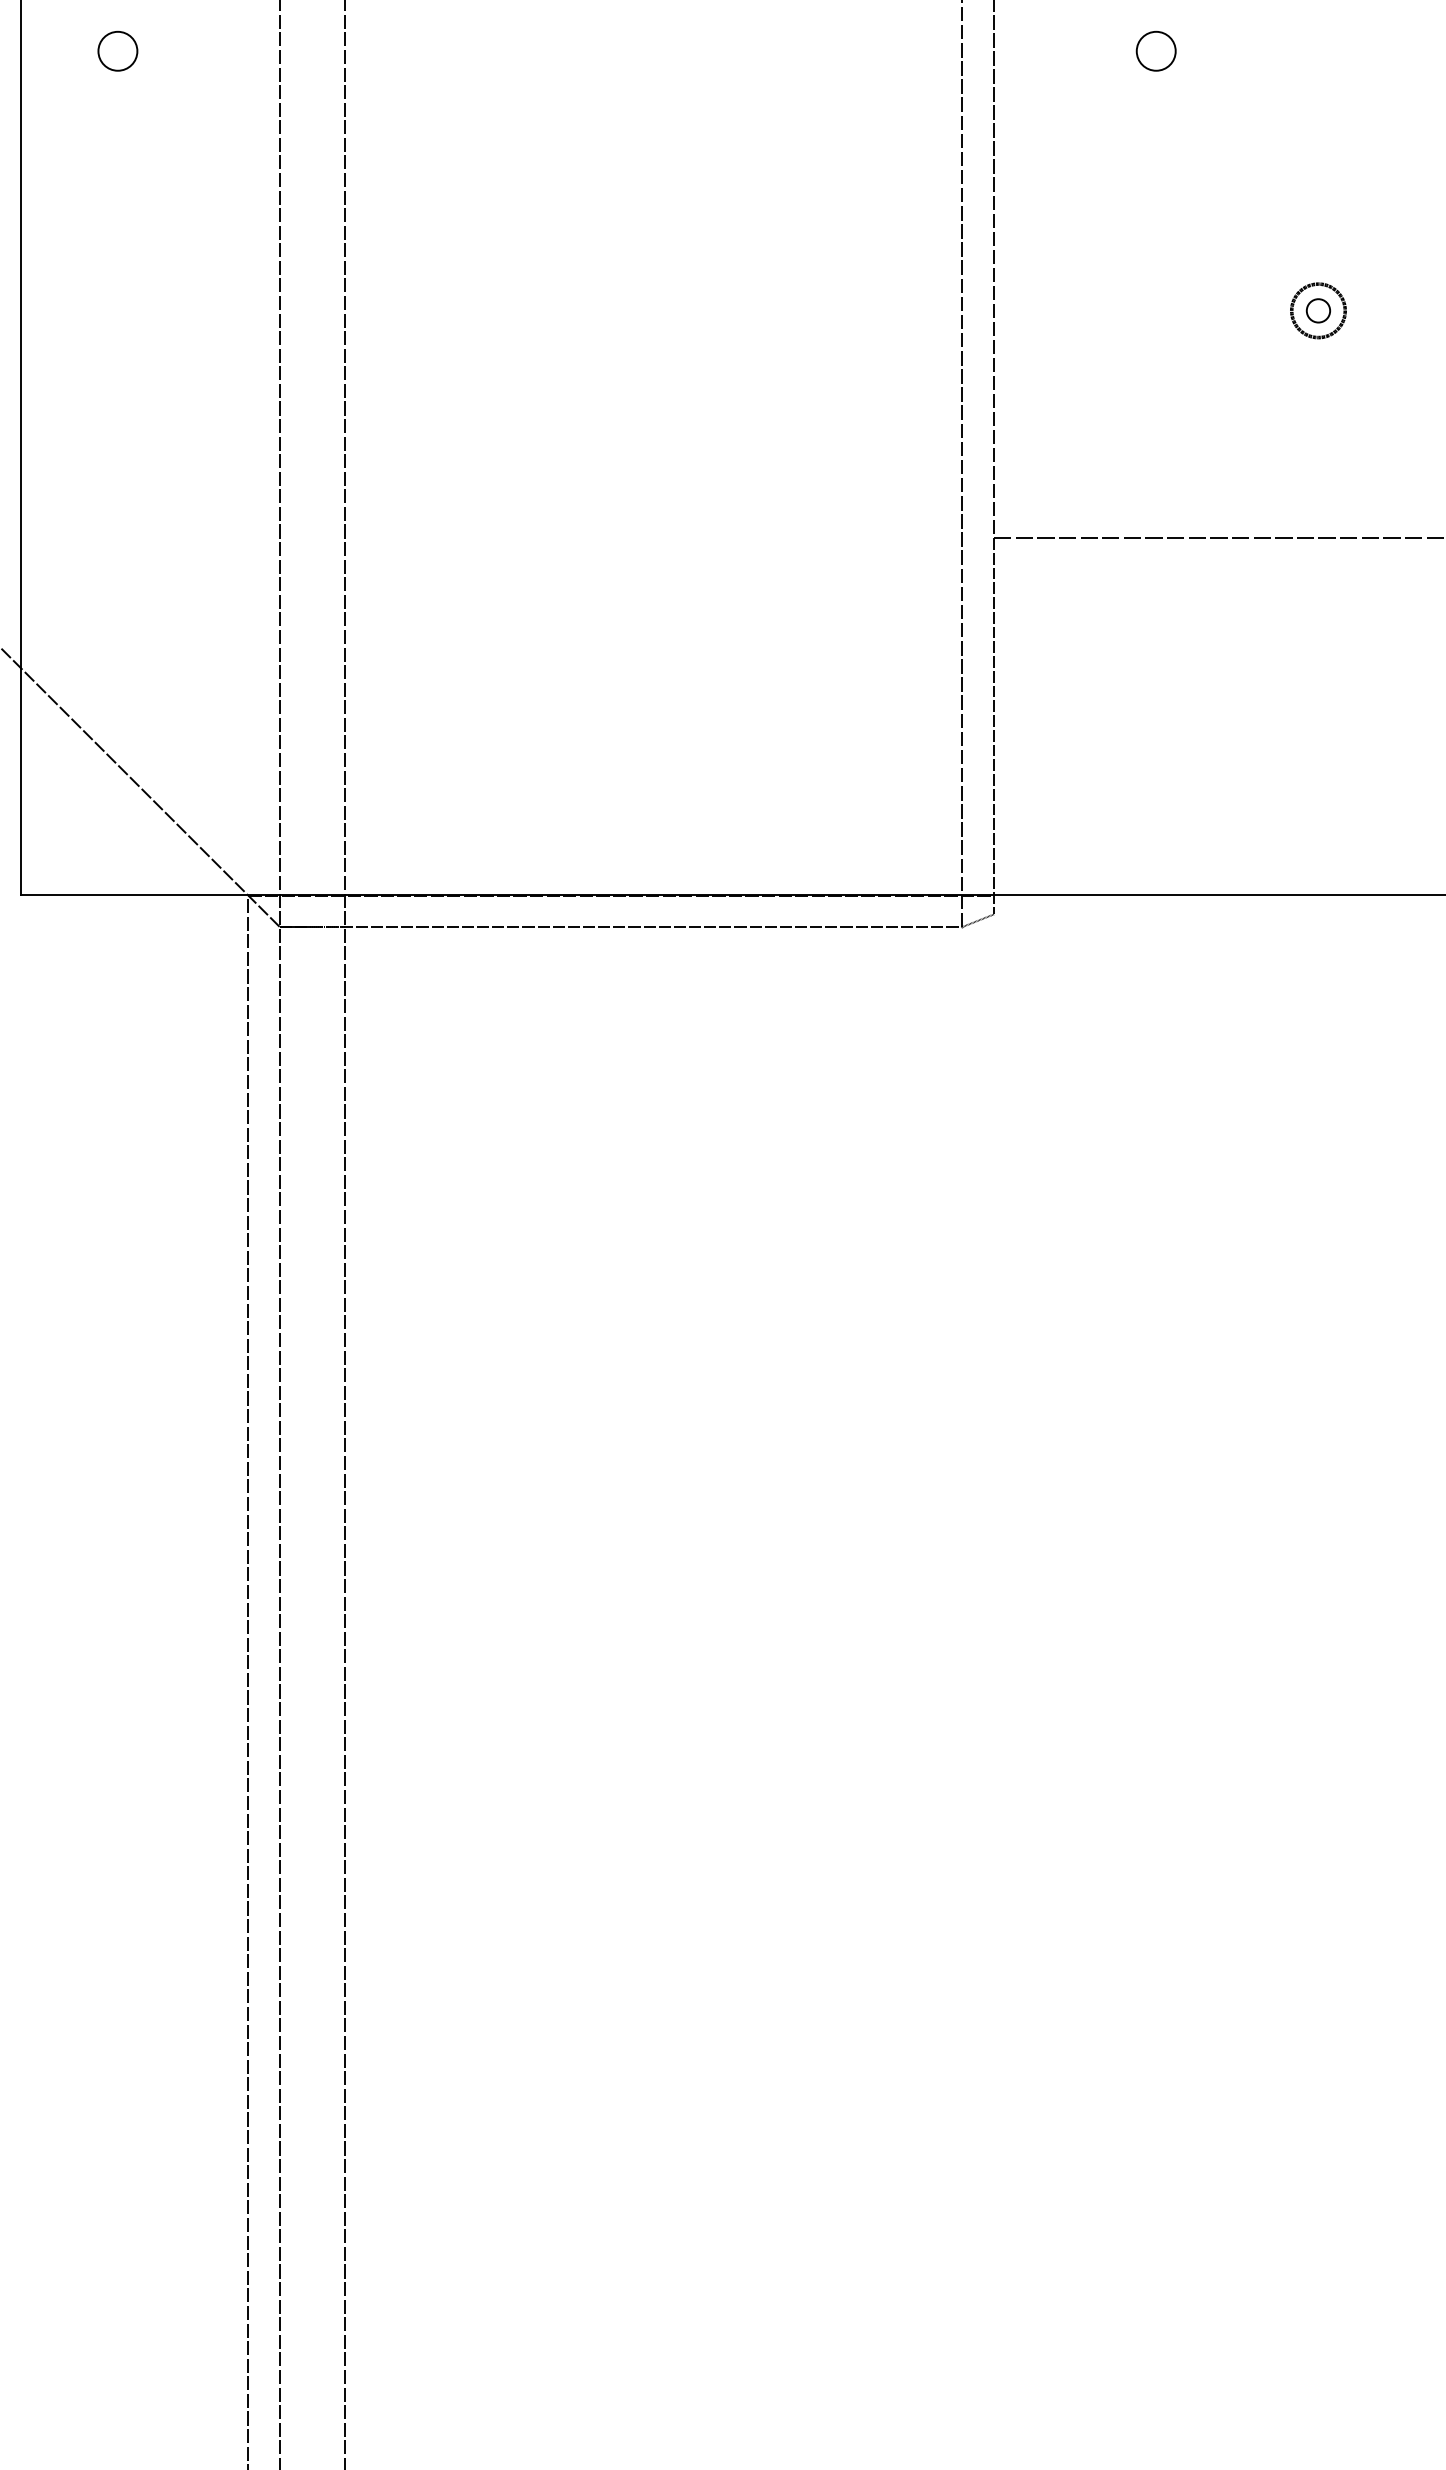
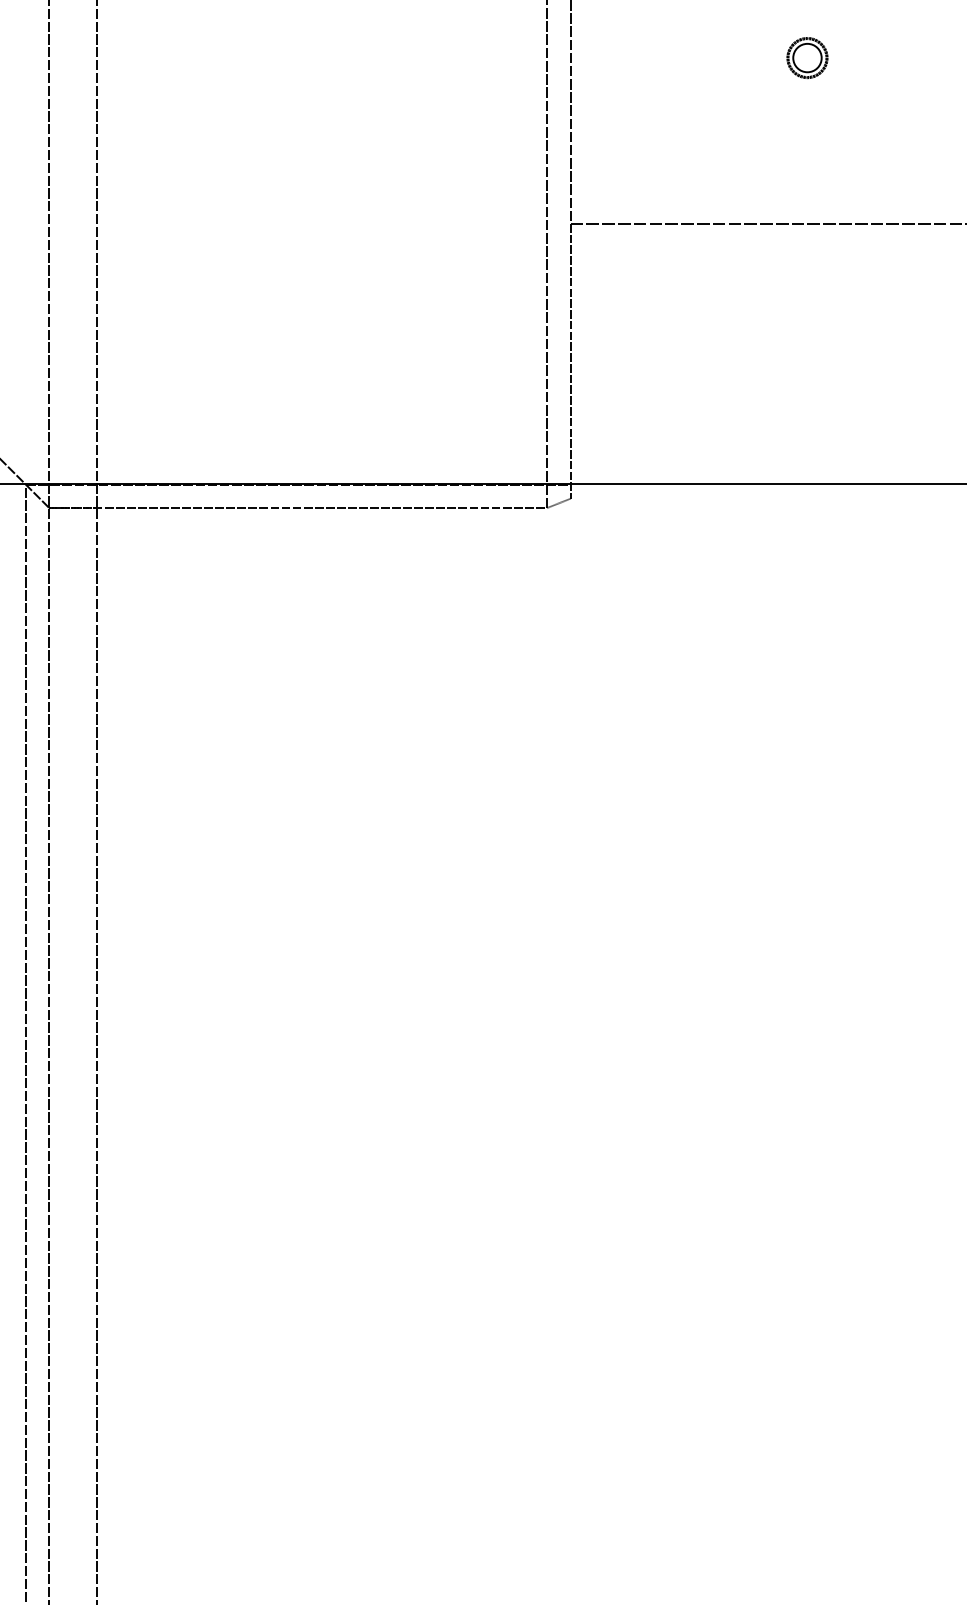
circle: (1318, 310) -> (807, 57), size x1.67

